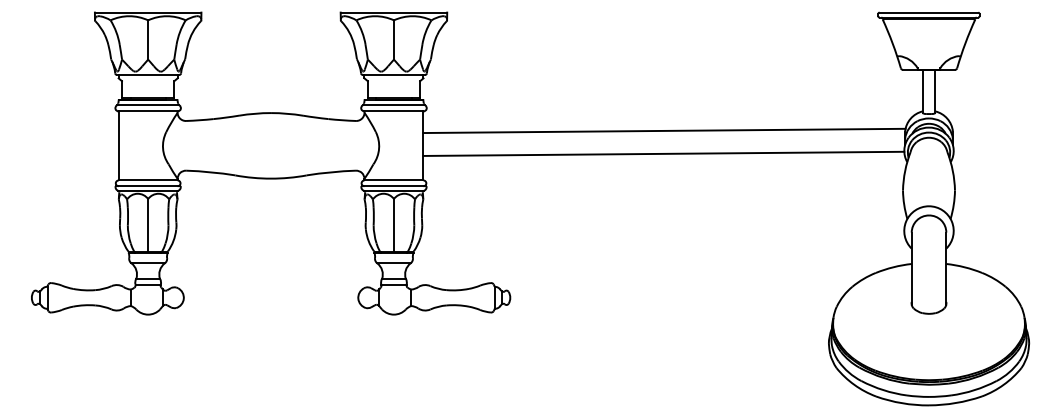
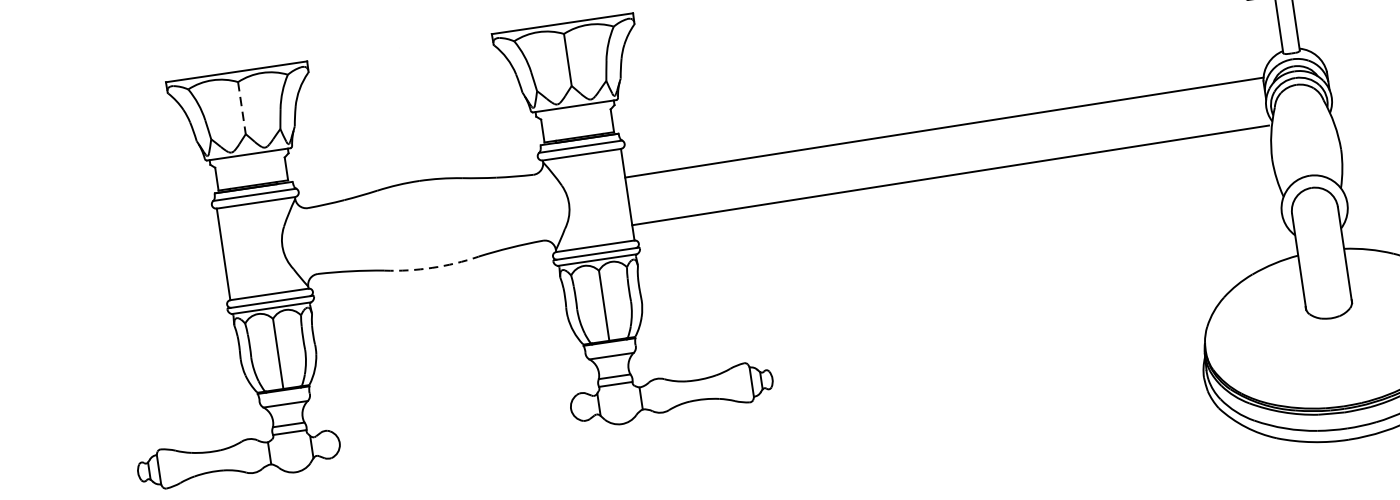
line: (148, 40) -> (242, 108), solid -> dashed
line: (663, 153) -> (950, 174), moved
arc: (271, 178) -> (432, 267), solid -> dashed

